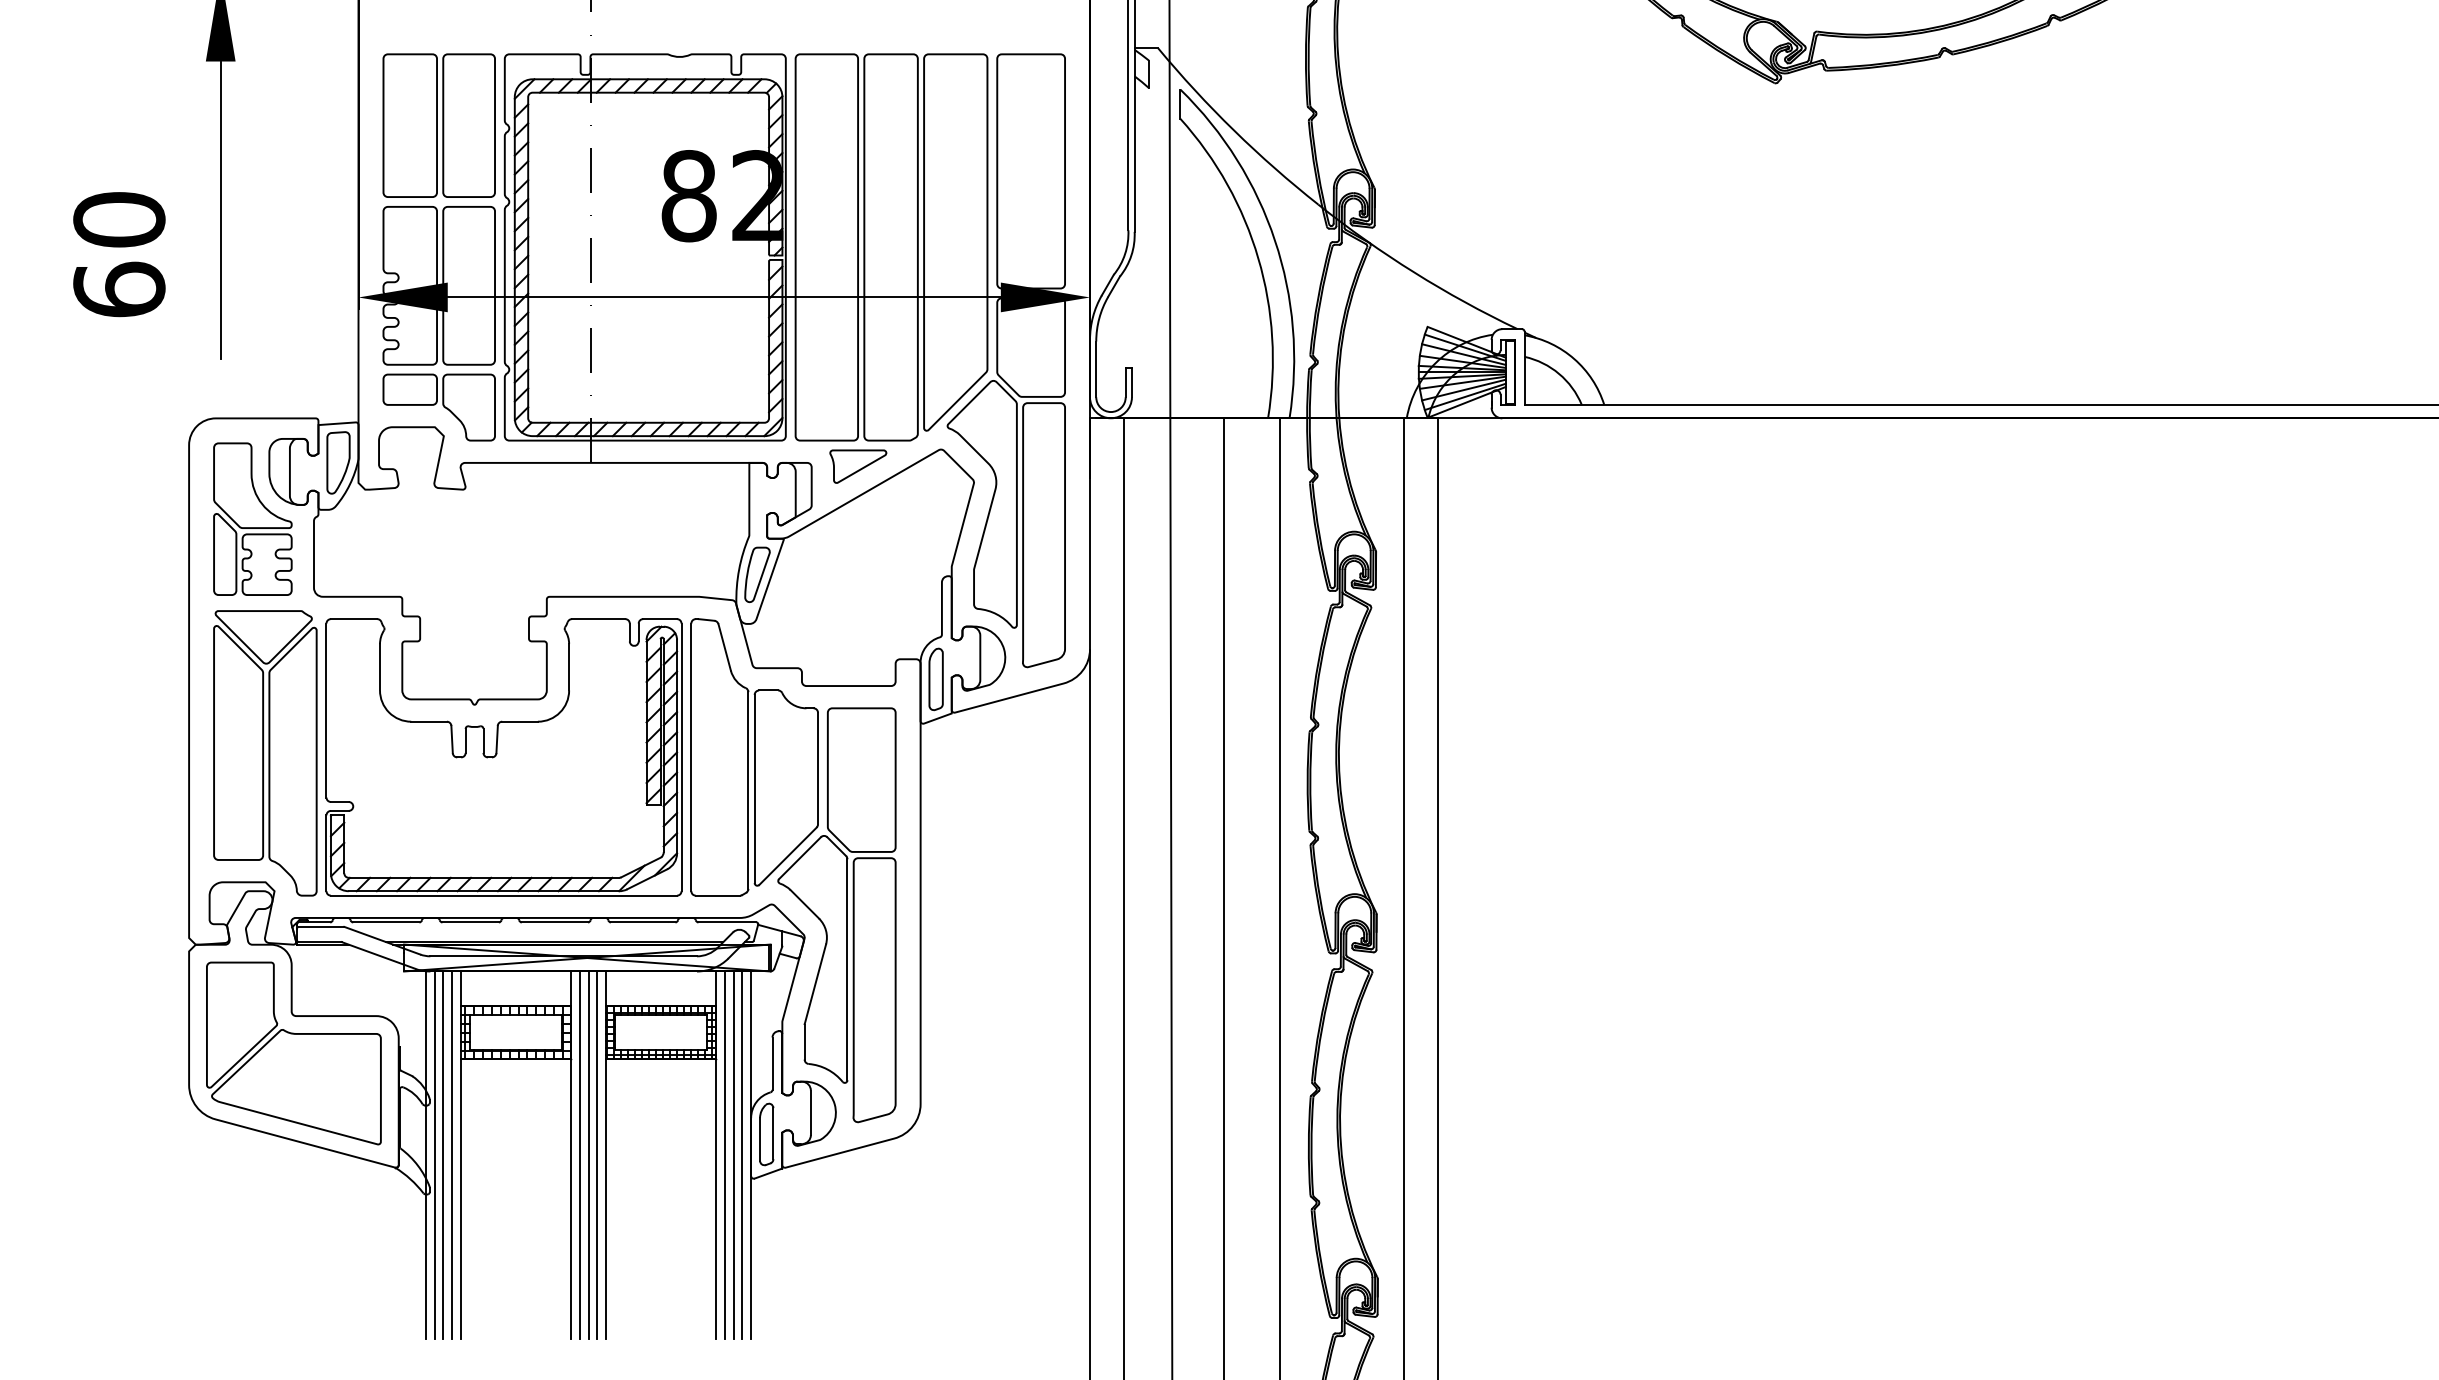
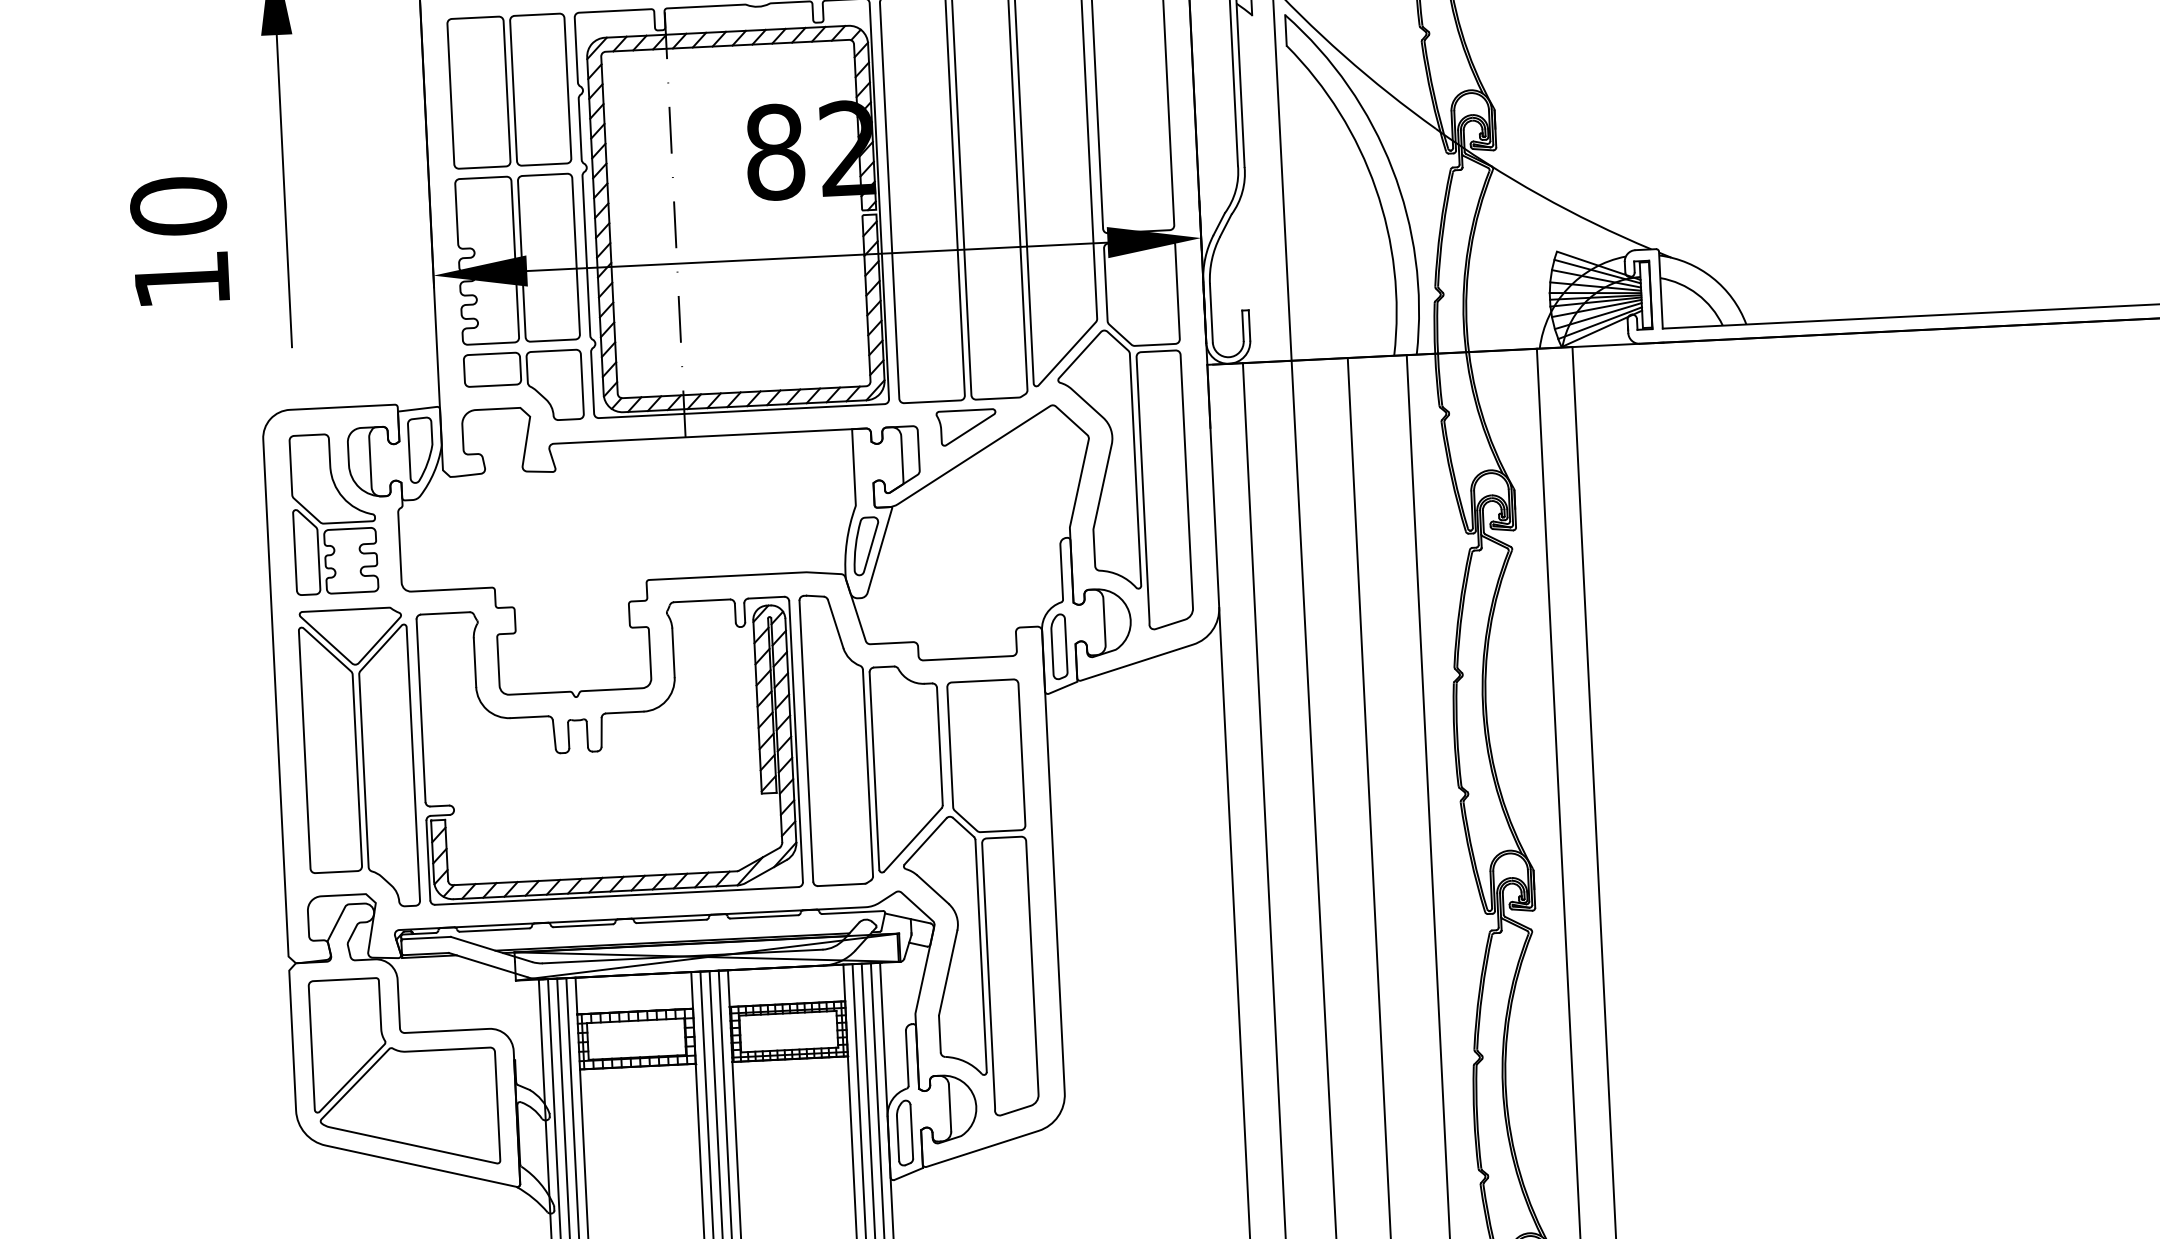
text: (119, 289) -> (182, 279), 60 -> 10

